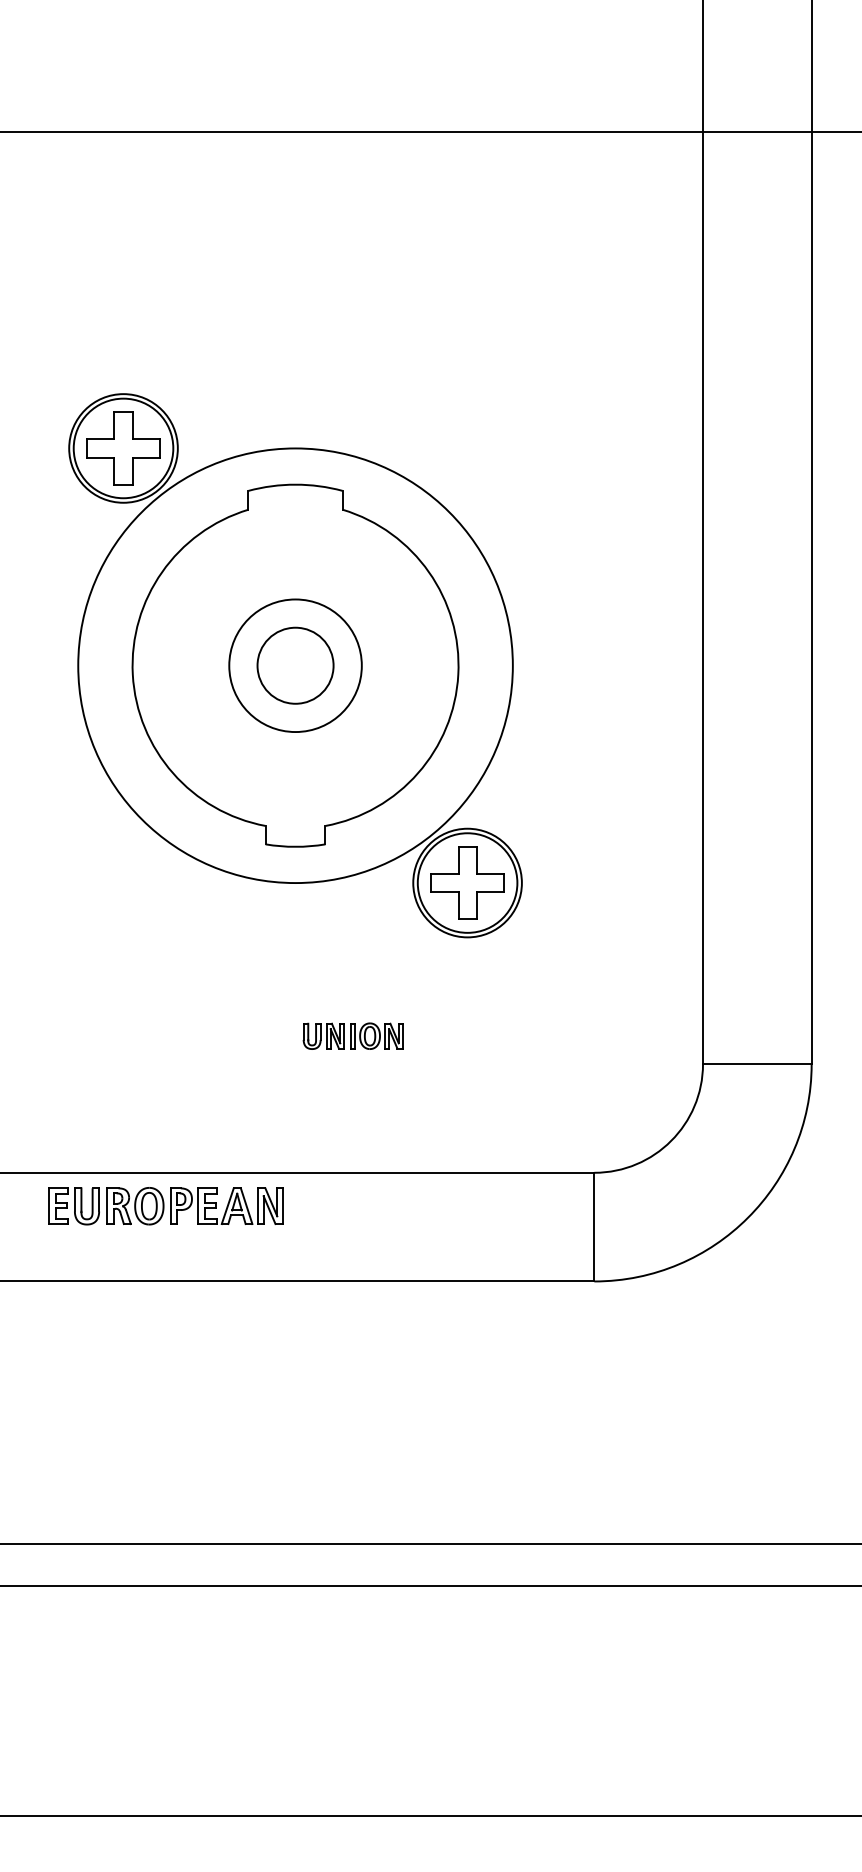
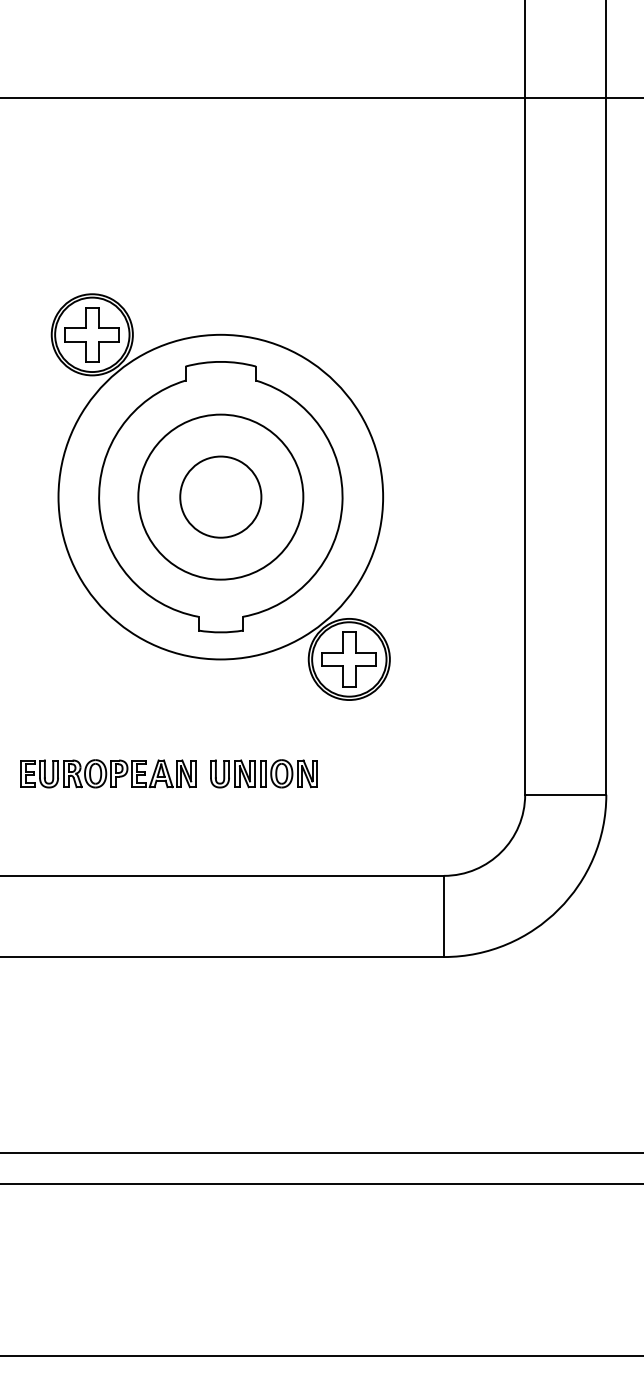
circle: (295, 664) -> (220, 496), size x1.43
circle: (295, 664) -> (220, 496), size x1.67
part: (352, 1035) -> (263, 773), size x1.43
part: (166, 1205) -> (108, 773), moved

